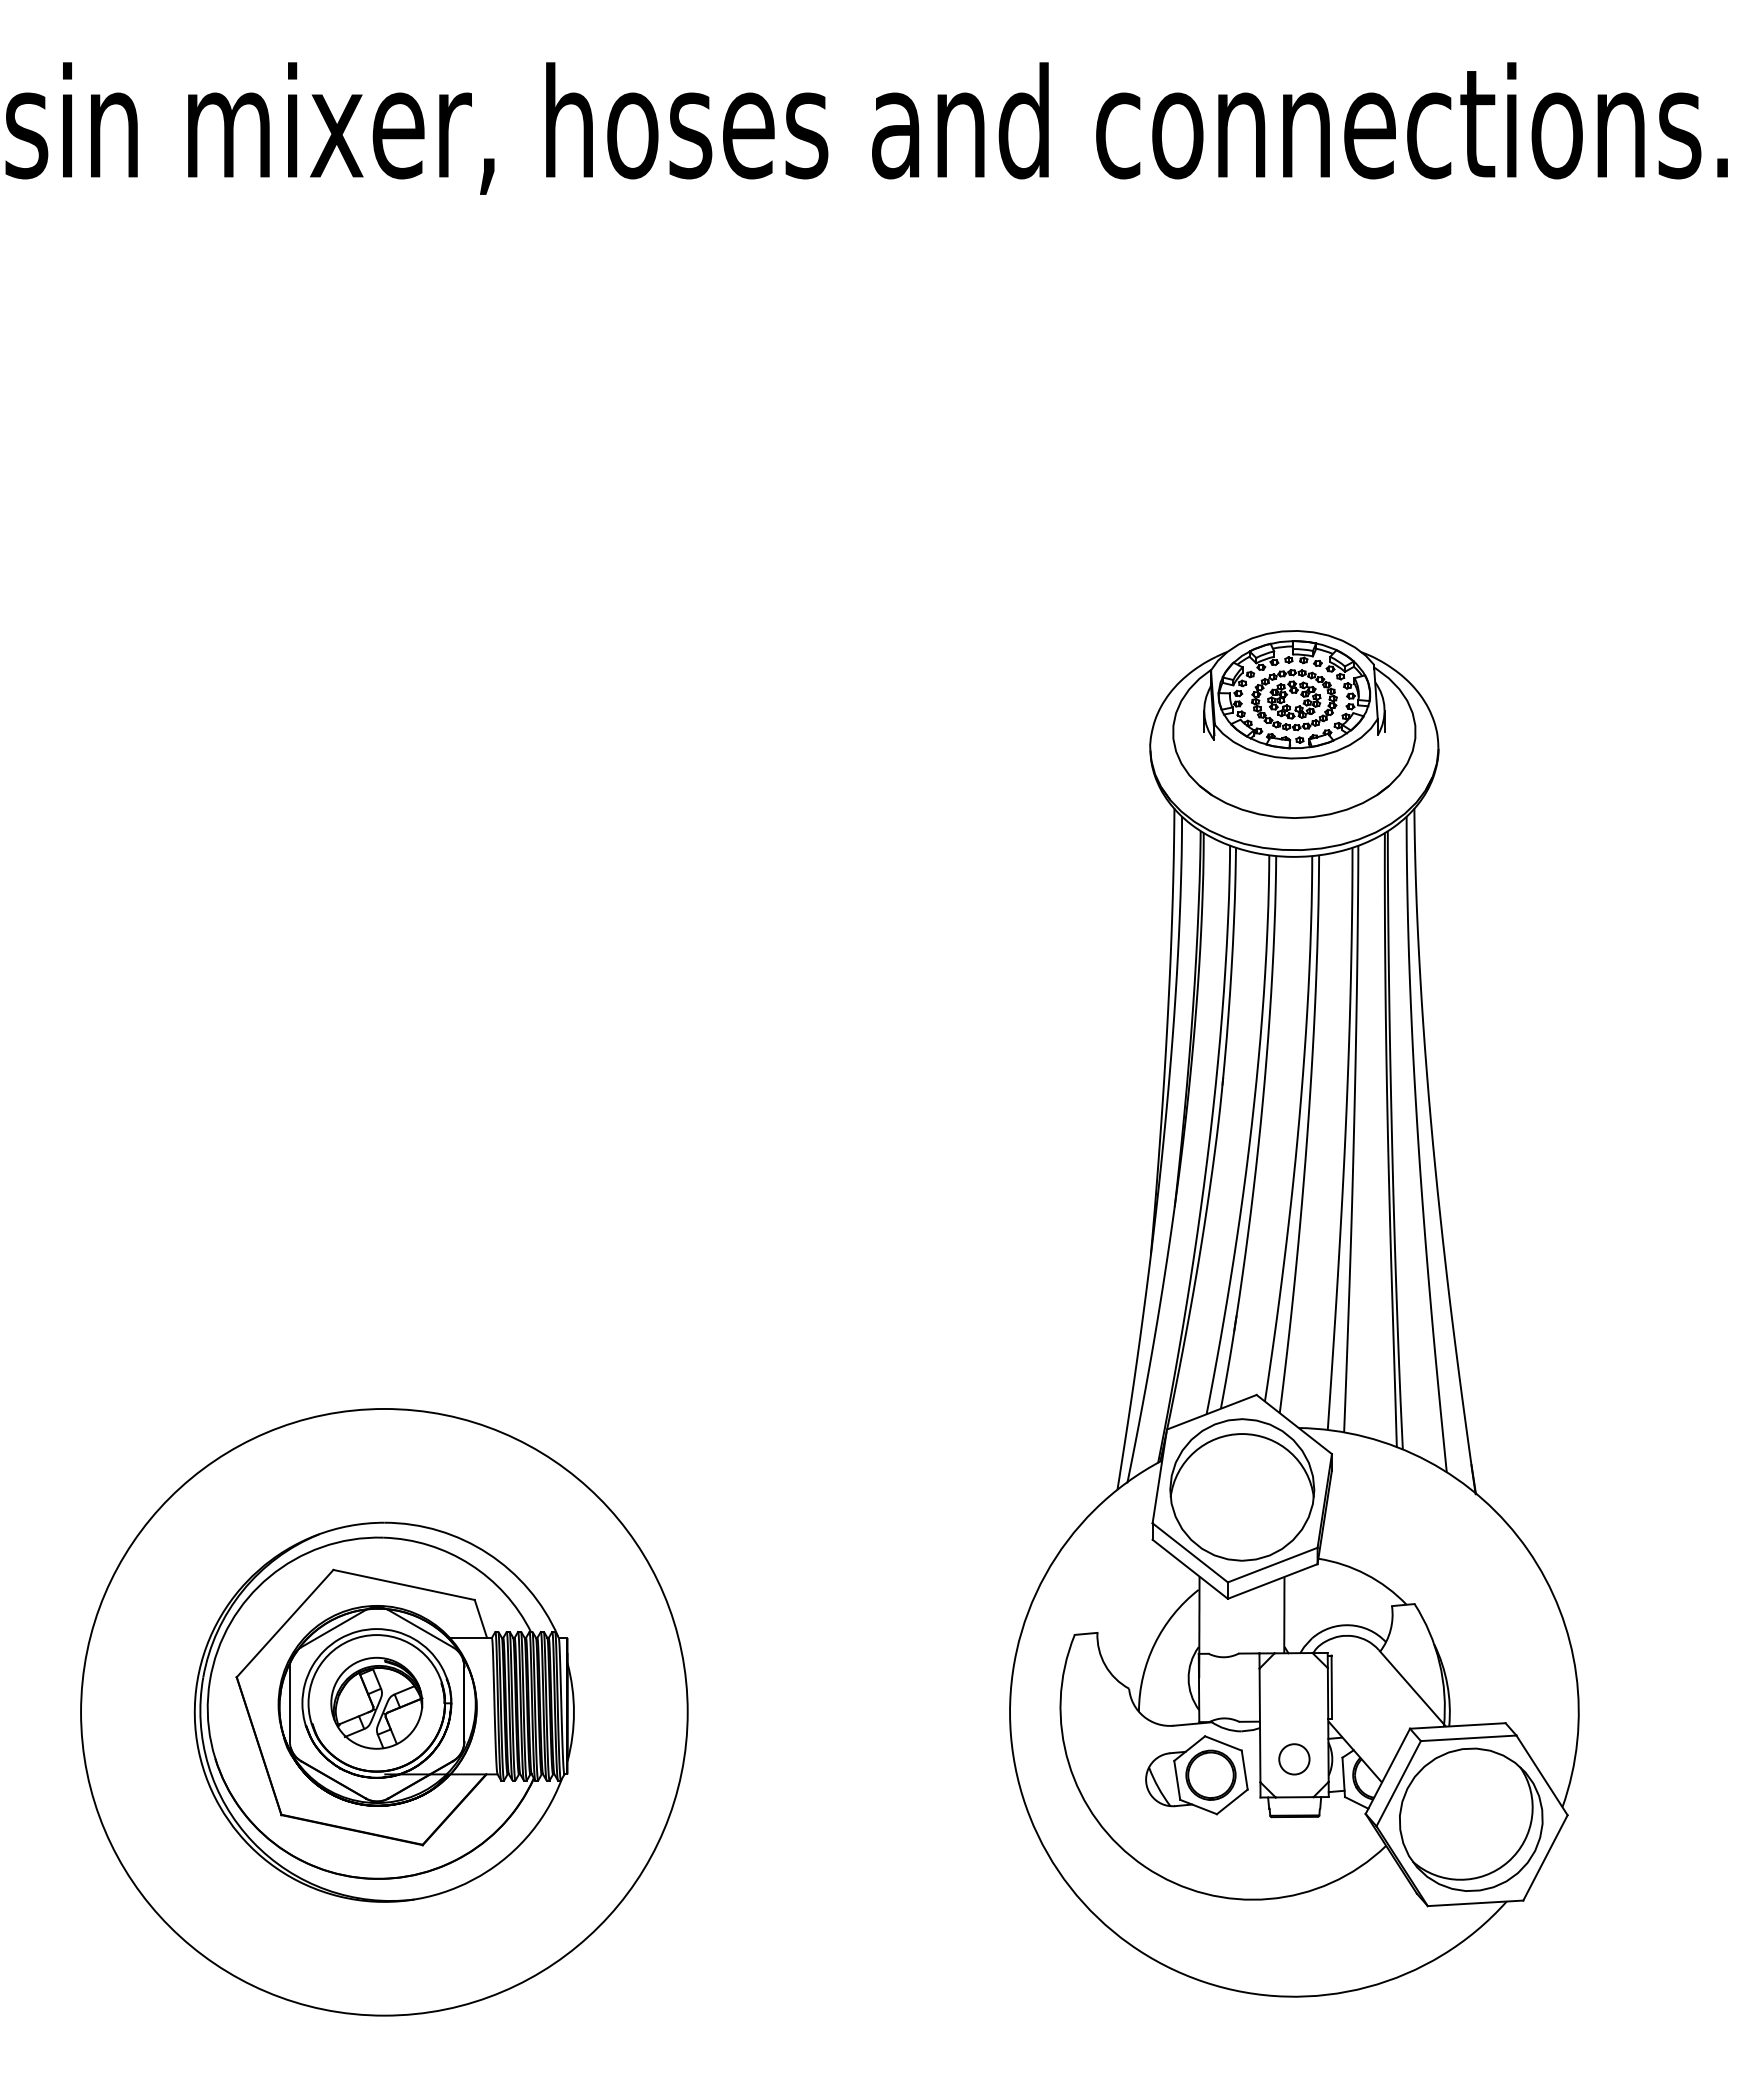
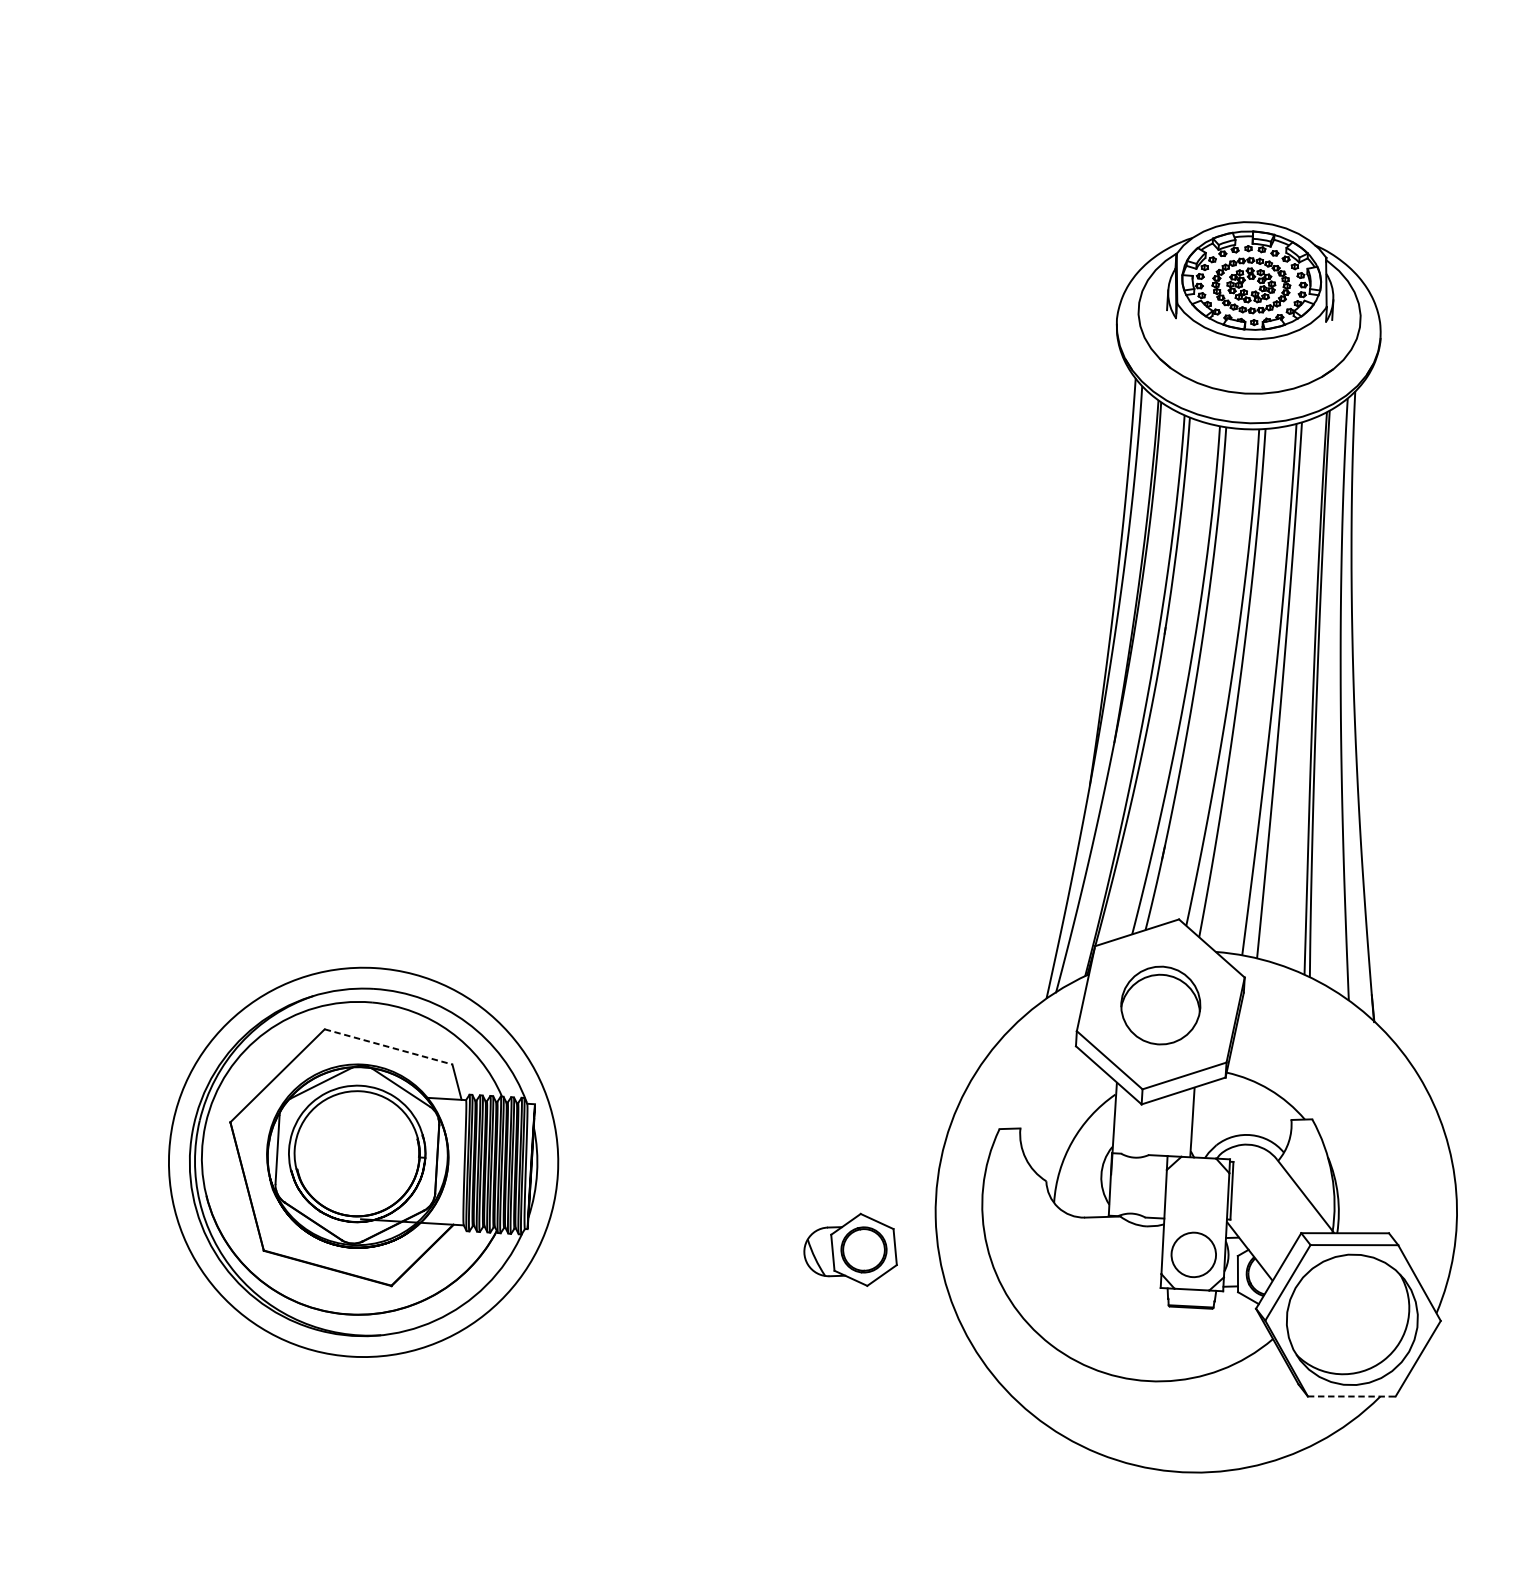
part: (1242, 1489) -> (1160, 1005), size x0.6
line: (404, 1585) -> (388, 1047), solid -> dashed
part: (376, 1702) -> (356, 1152), removed
circle: (384, 1711) -> (363, 1161), size x0.7
circle: (1294, 1759) -> (1193, 1255), size x1.6
part: (1196, 1775) -> (850, 1249), moved
line: (1475, 1903) -> (1351, 1396), solid -> dashed

